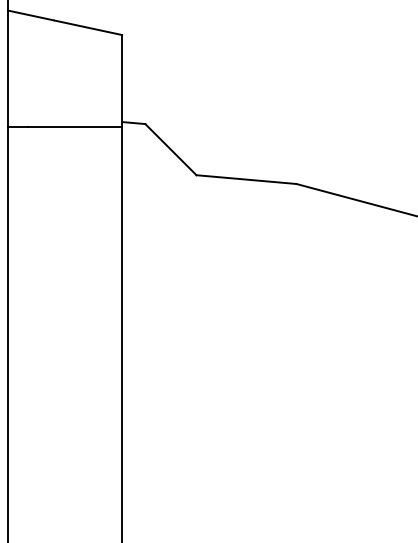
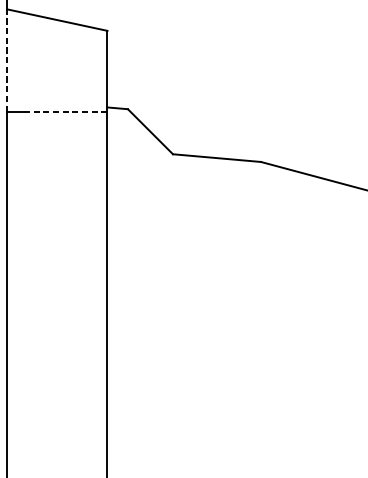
line: (8, 68) -> (7, 60), solid -> dashed
line: (75, 126) -> (66, 111), solid -> dashed

